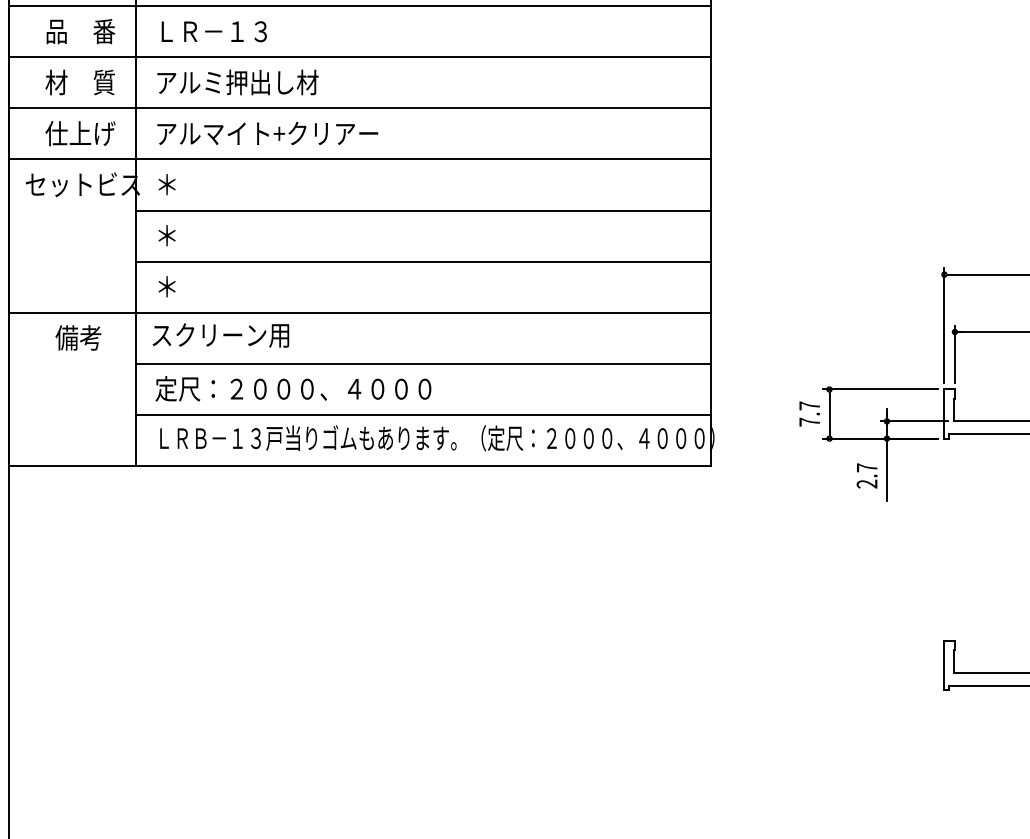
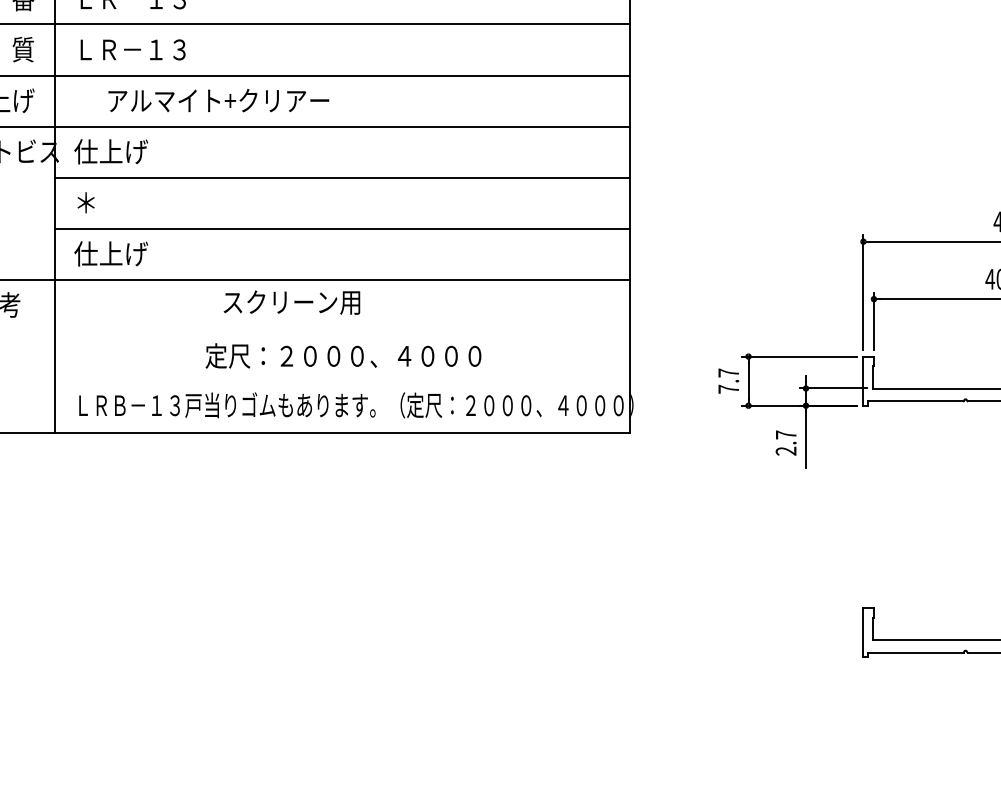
text: (237, 82) -> (156, 49), アルミ押出し材 -> ＬＲ－１３
text: (267, 133) -> (218, 100), moved
text: (191, 184) -> (110, 151), ＊ -> 仕上げ
text: (191, 286) -> (110, 253), ＊ -> 仕上げ
text: (220, 335) -> (291, 302), moved
line: (423, 363) -> (342, 330), removed
text: (293, 388) -> (343, 355), moved
line: (423, 414) -> (342, 381), removed

